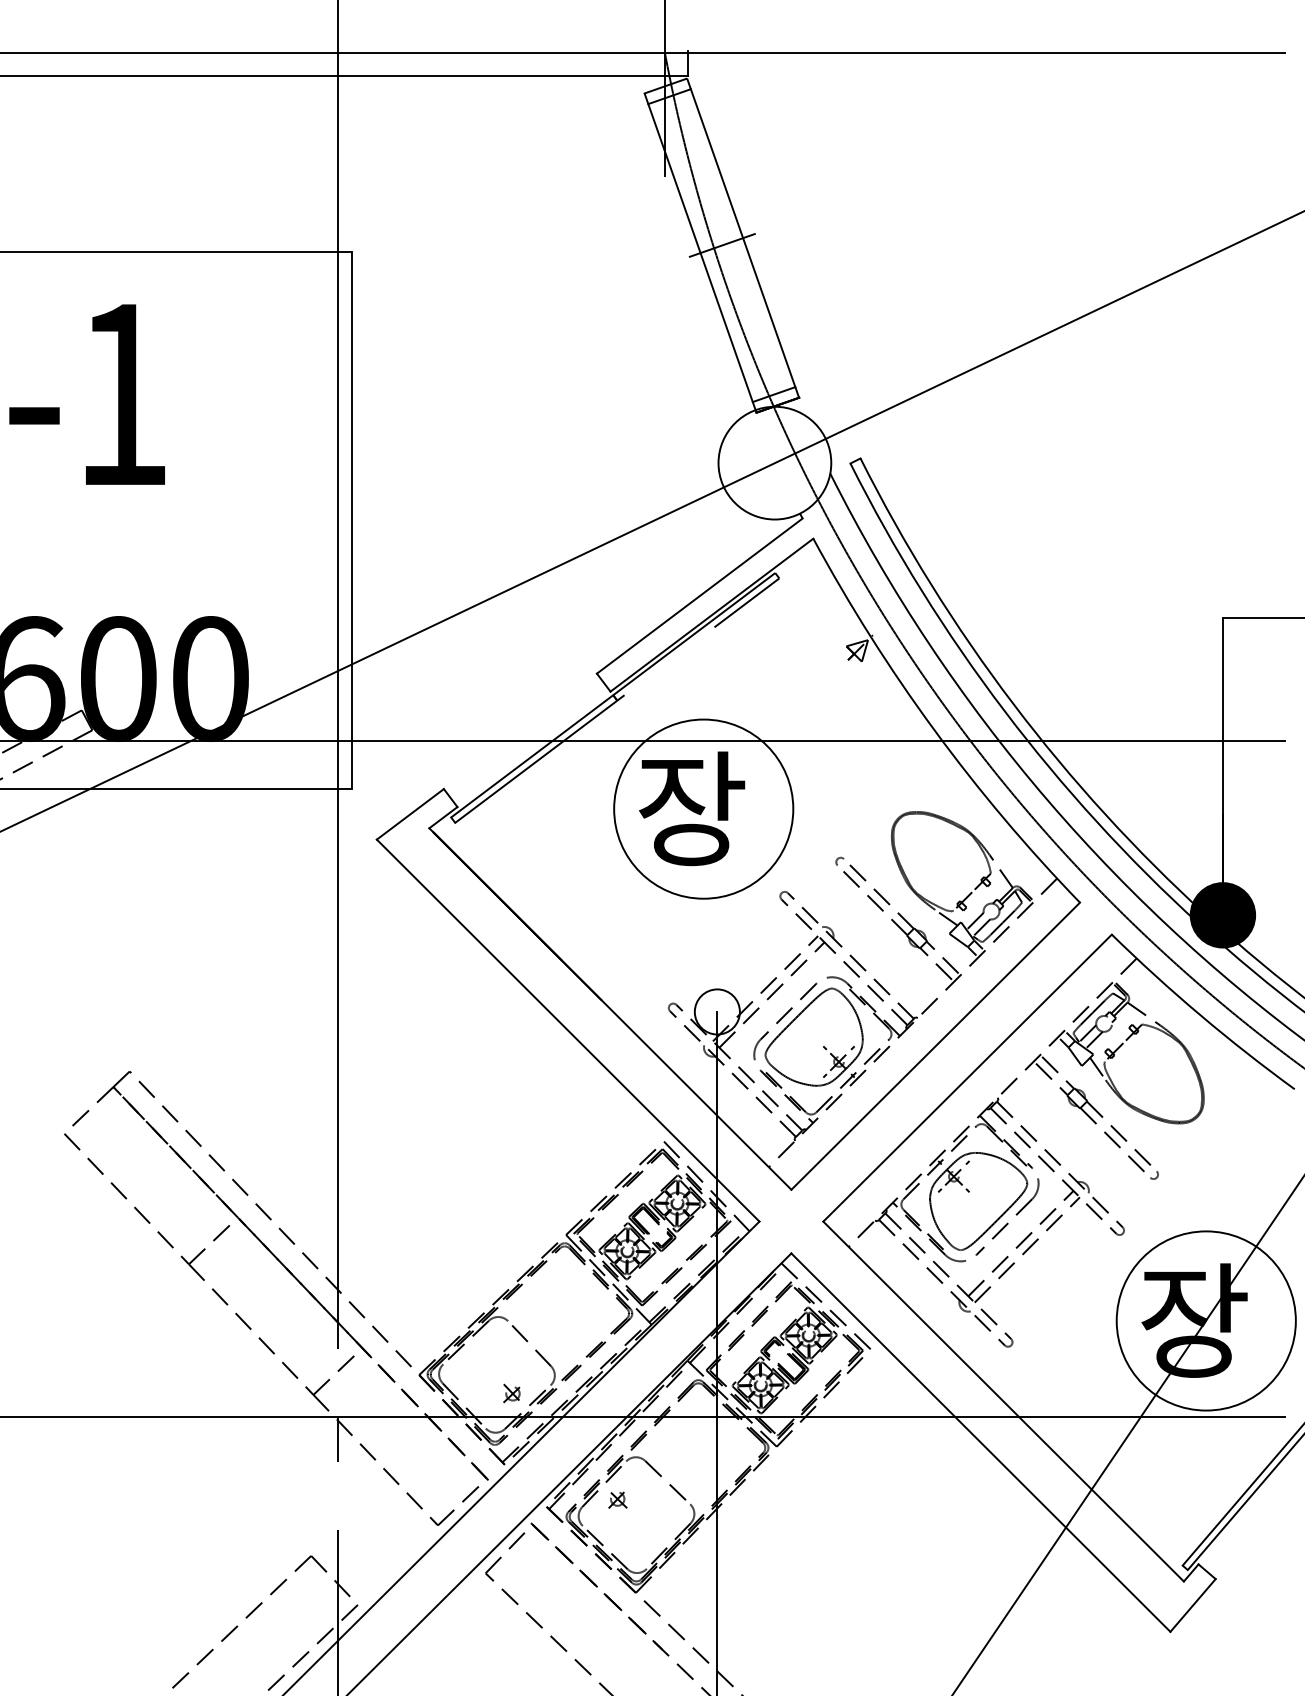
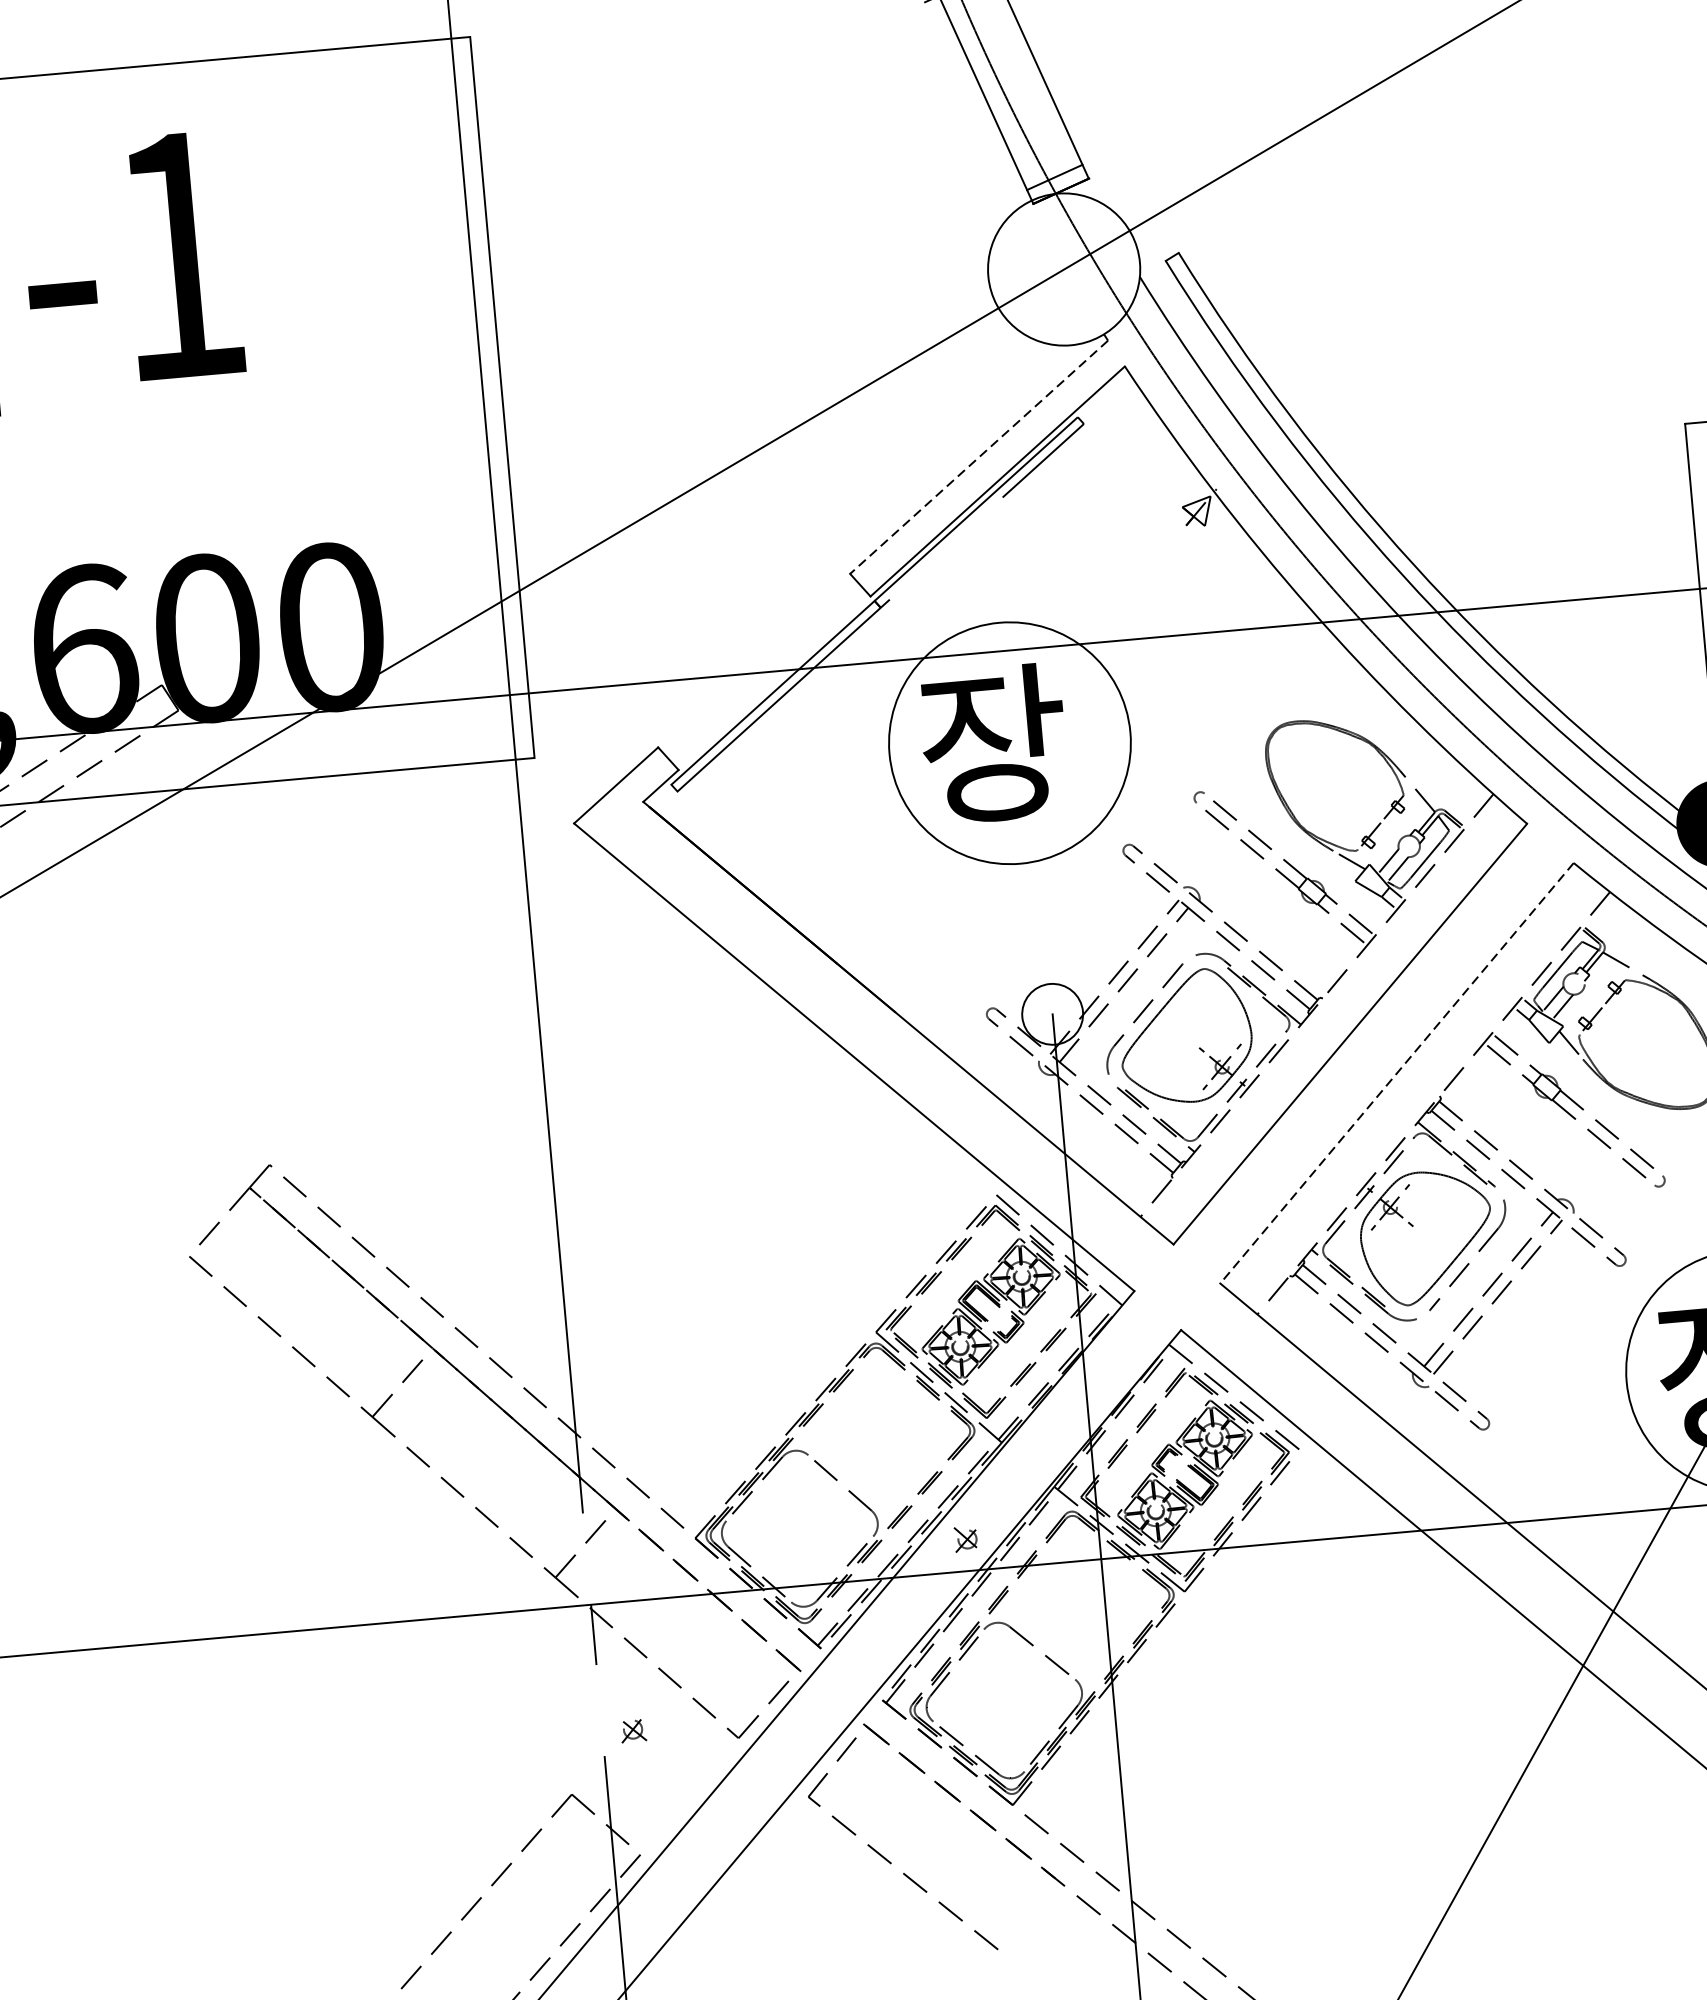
line: (699, 596) -> (978, 457), solid -> dashed
line: (967, 1078) -> (1396, 1073), solid -> dashed
part: (511, 1393) -> (965, 1539), moved
part: (617, 1499) -> (632, 1730), moved

